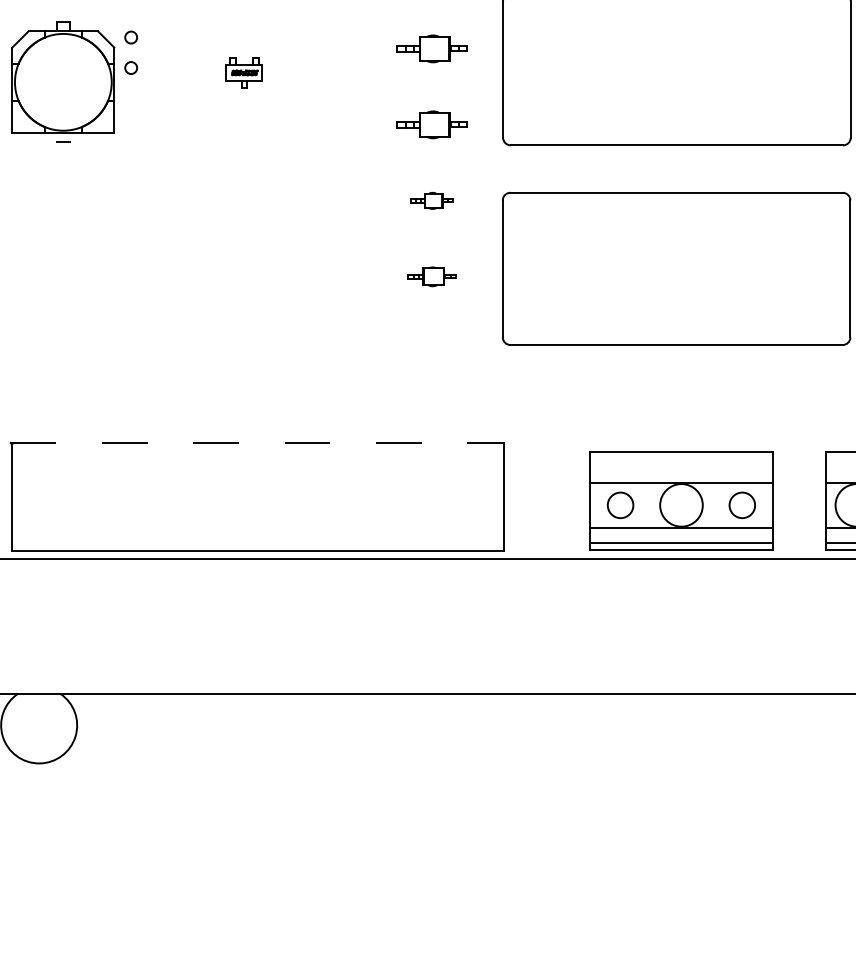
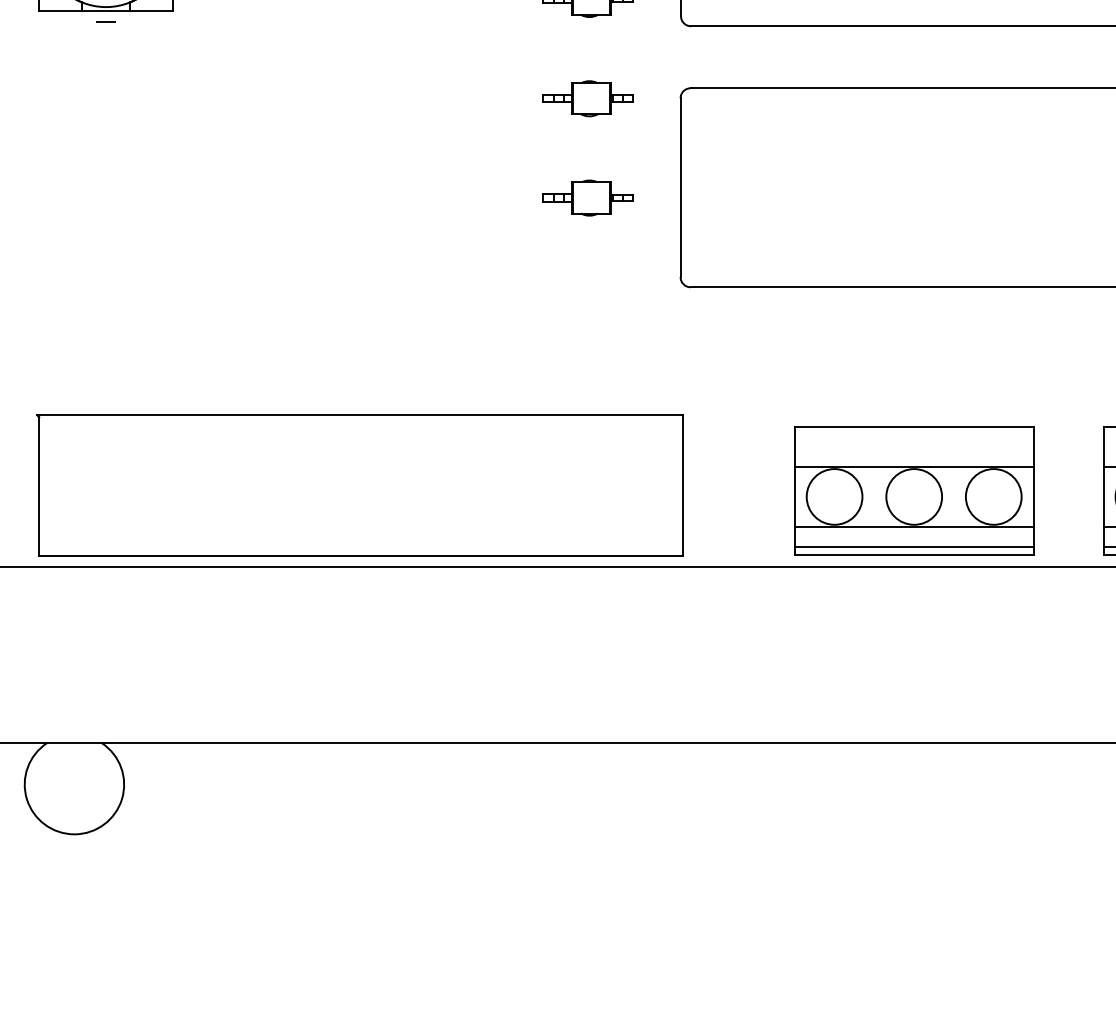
part: (431, 200) -> (587, 98), size x1.67
part: (431, 276) -> (587, 197), size x1.43
line: (257, 442) -> (359, 414), dashed -> solid
circle: (620, 505) -> (834, 497), size x1.67
circle: (742, 505) -> (993, 497), size x1.67

